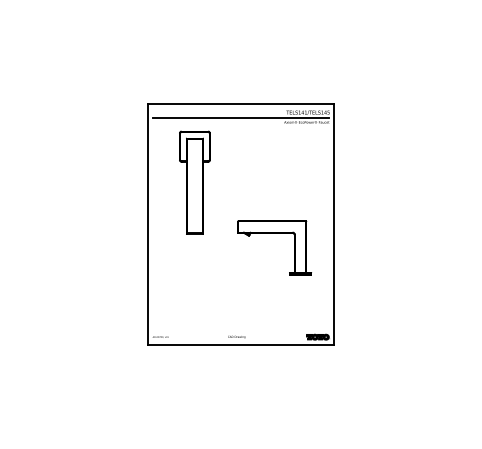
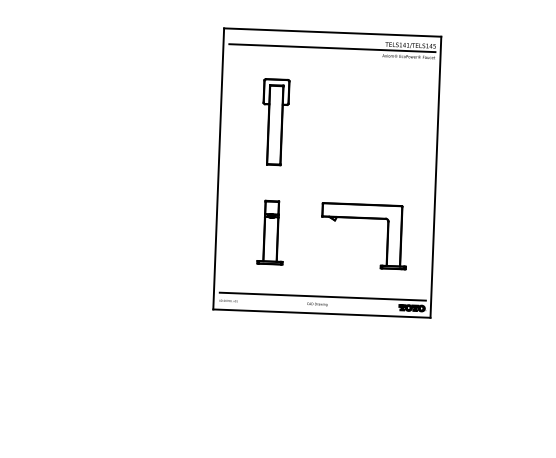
part: (194, 182) -> (274, 121), size x0.71
part: (274, 233) -> (364, 218), moved
part: (194, 276) -> (270, 231), added
line: (241, 330) -> (323, 296), added

